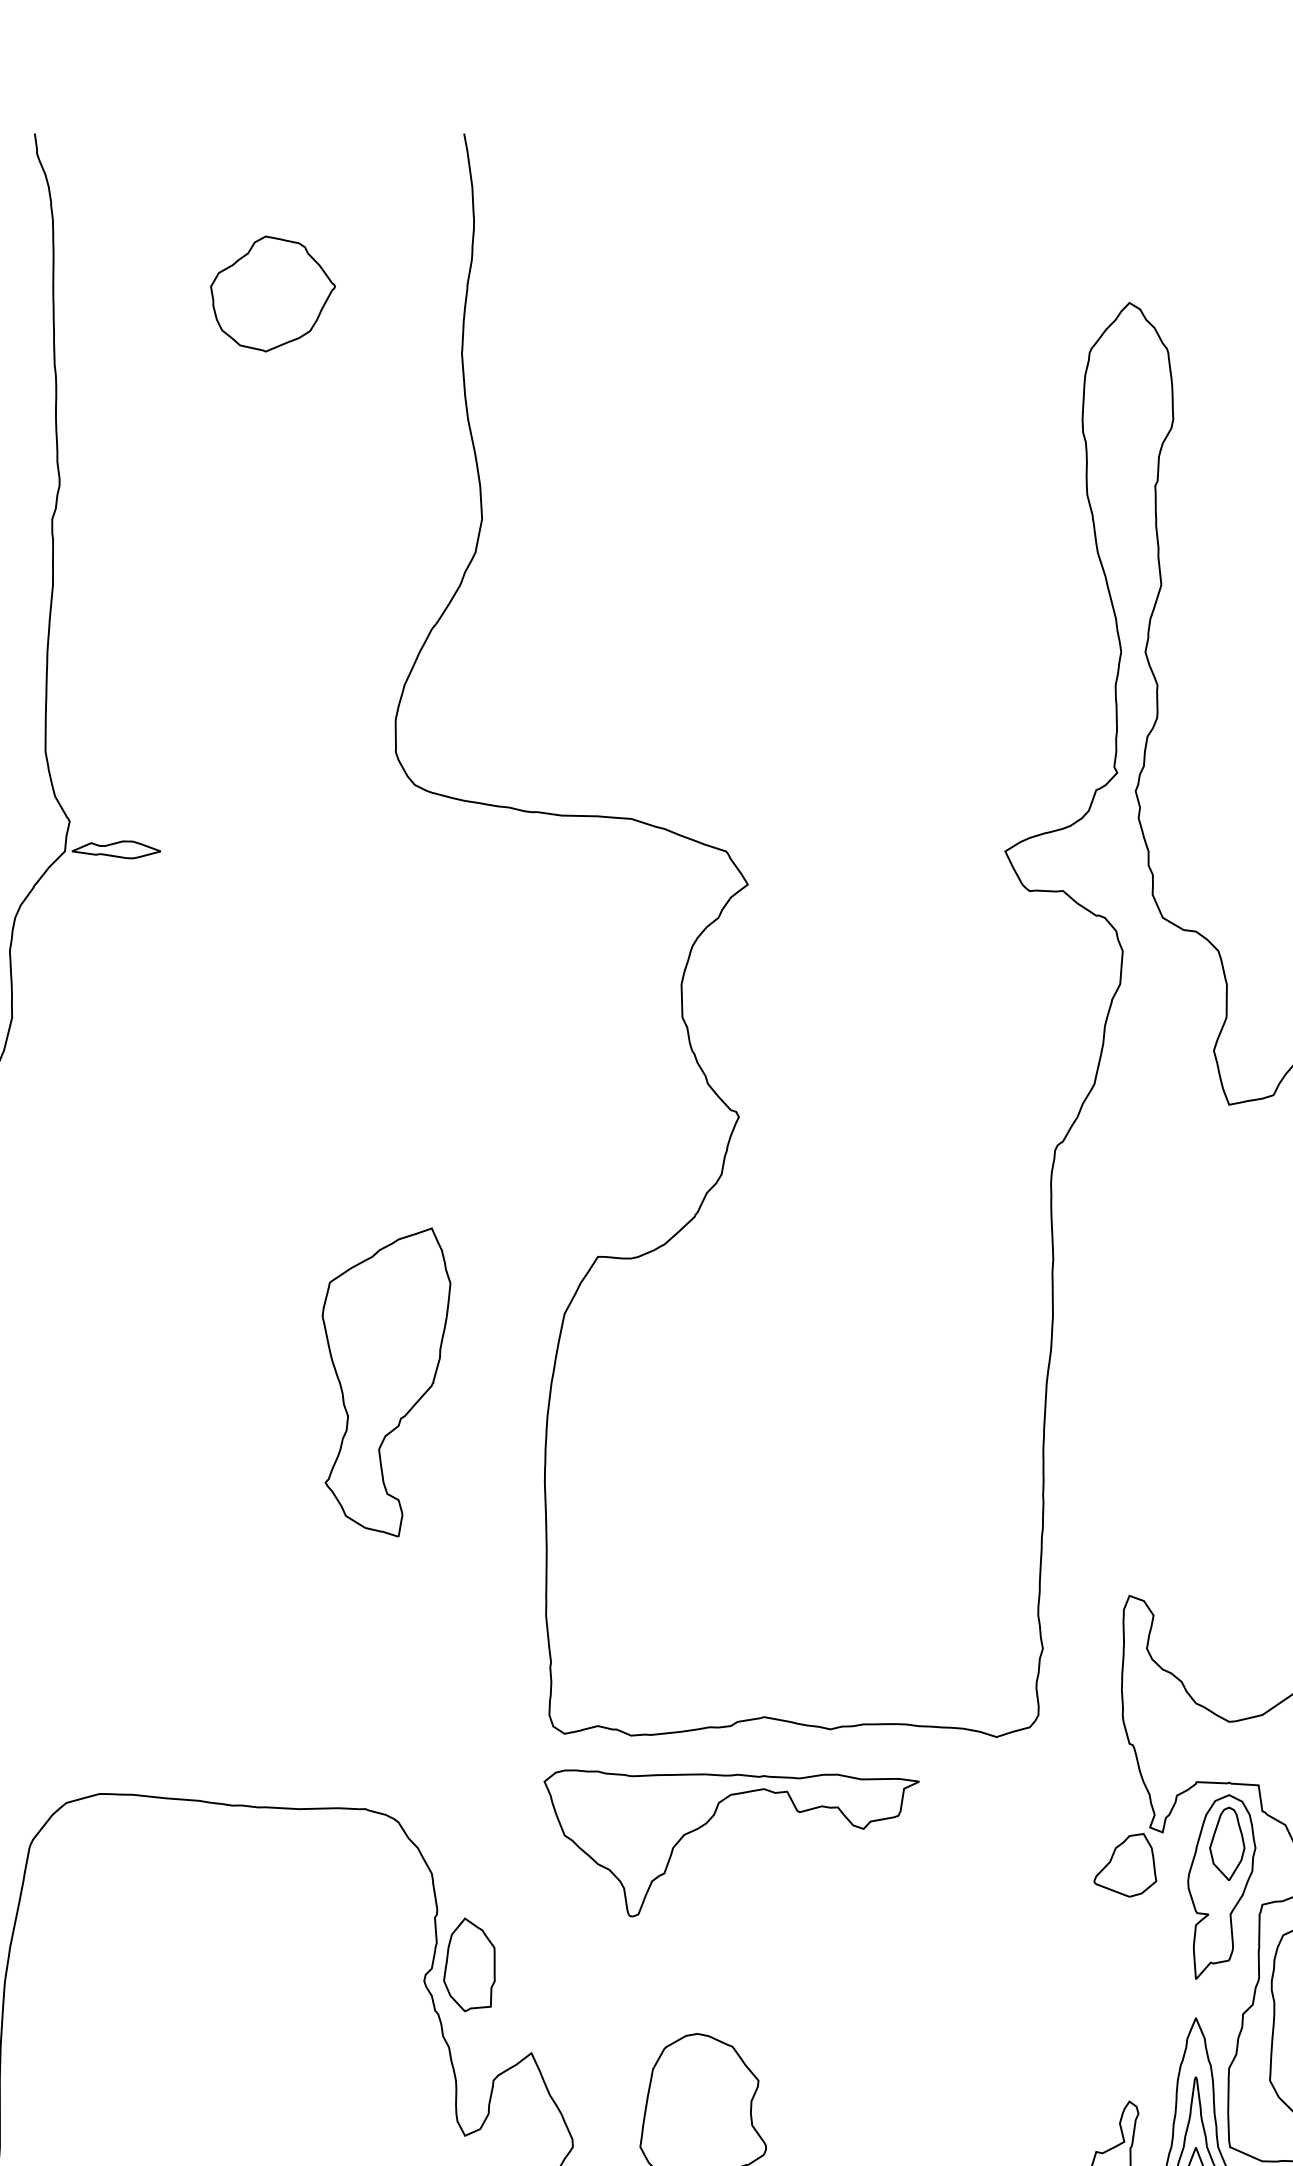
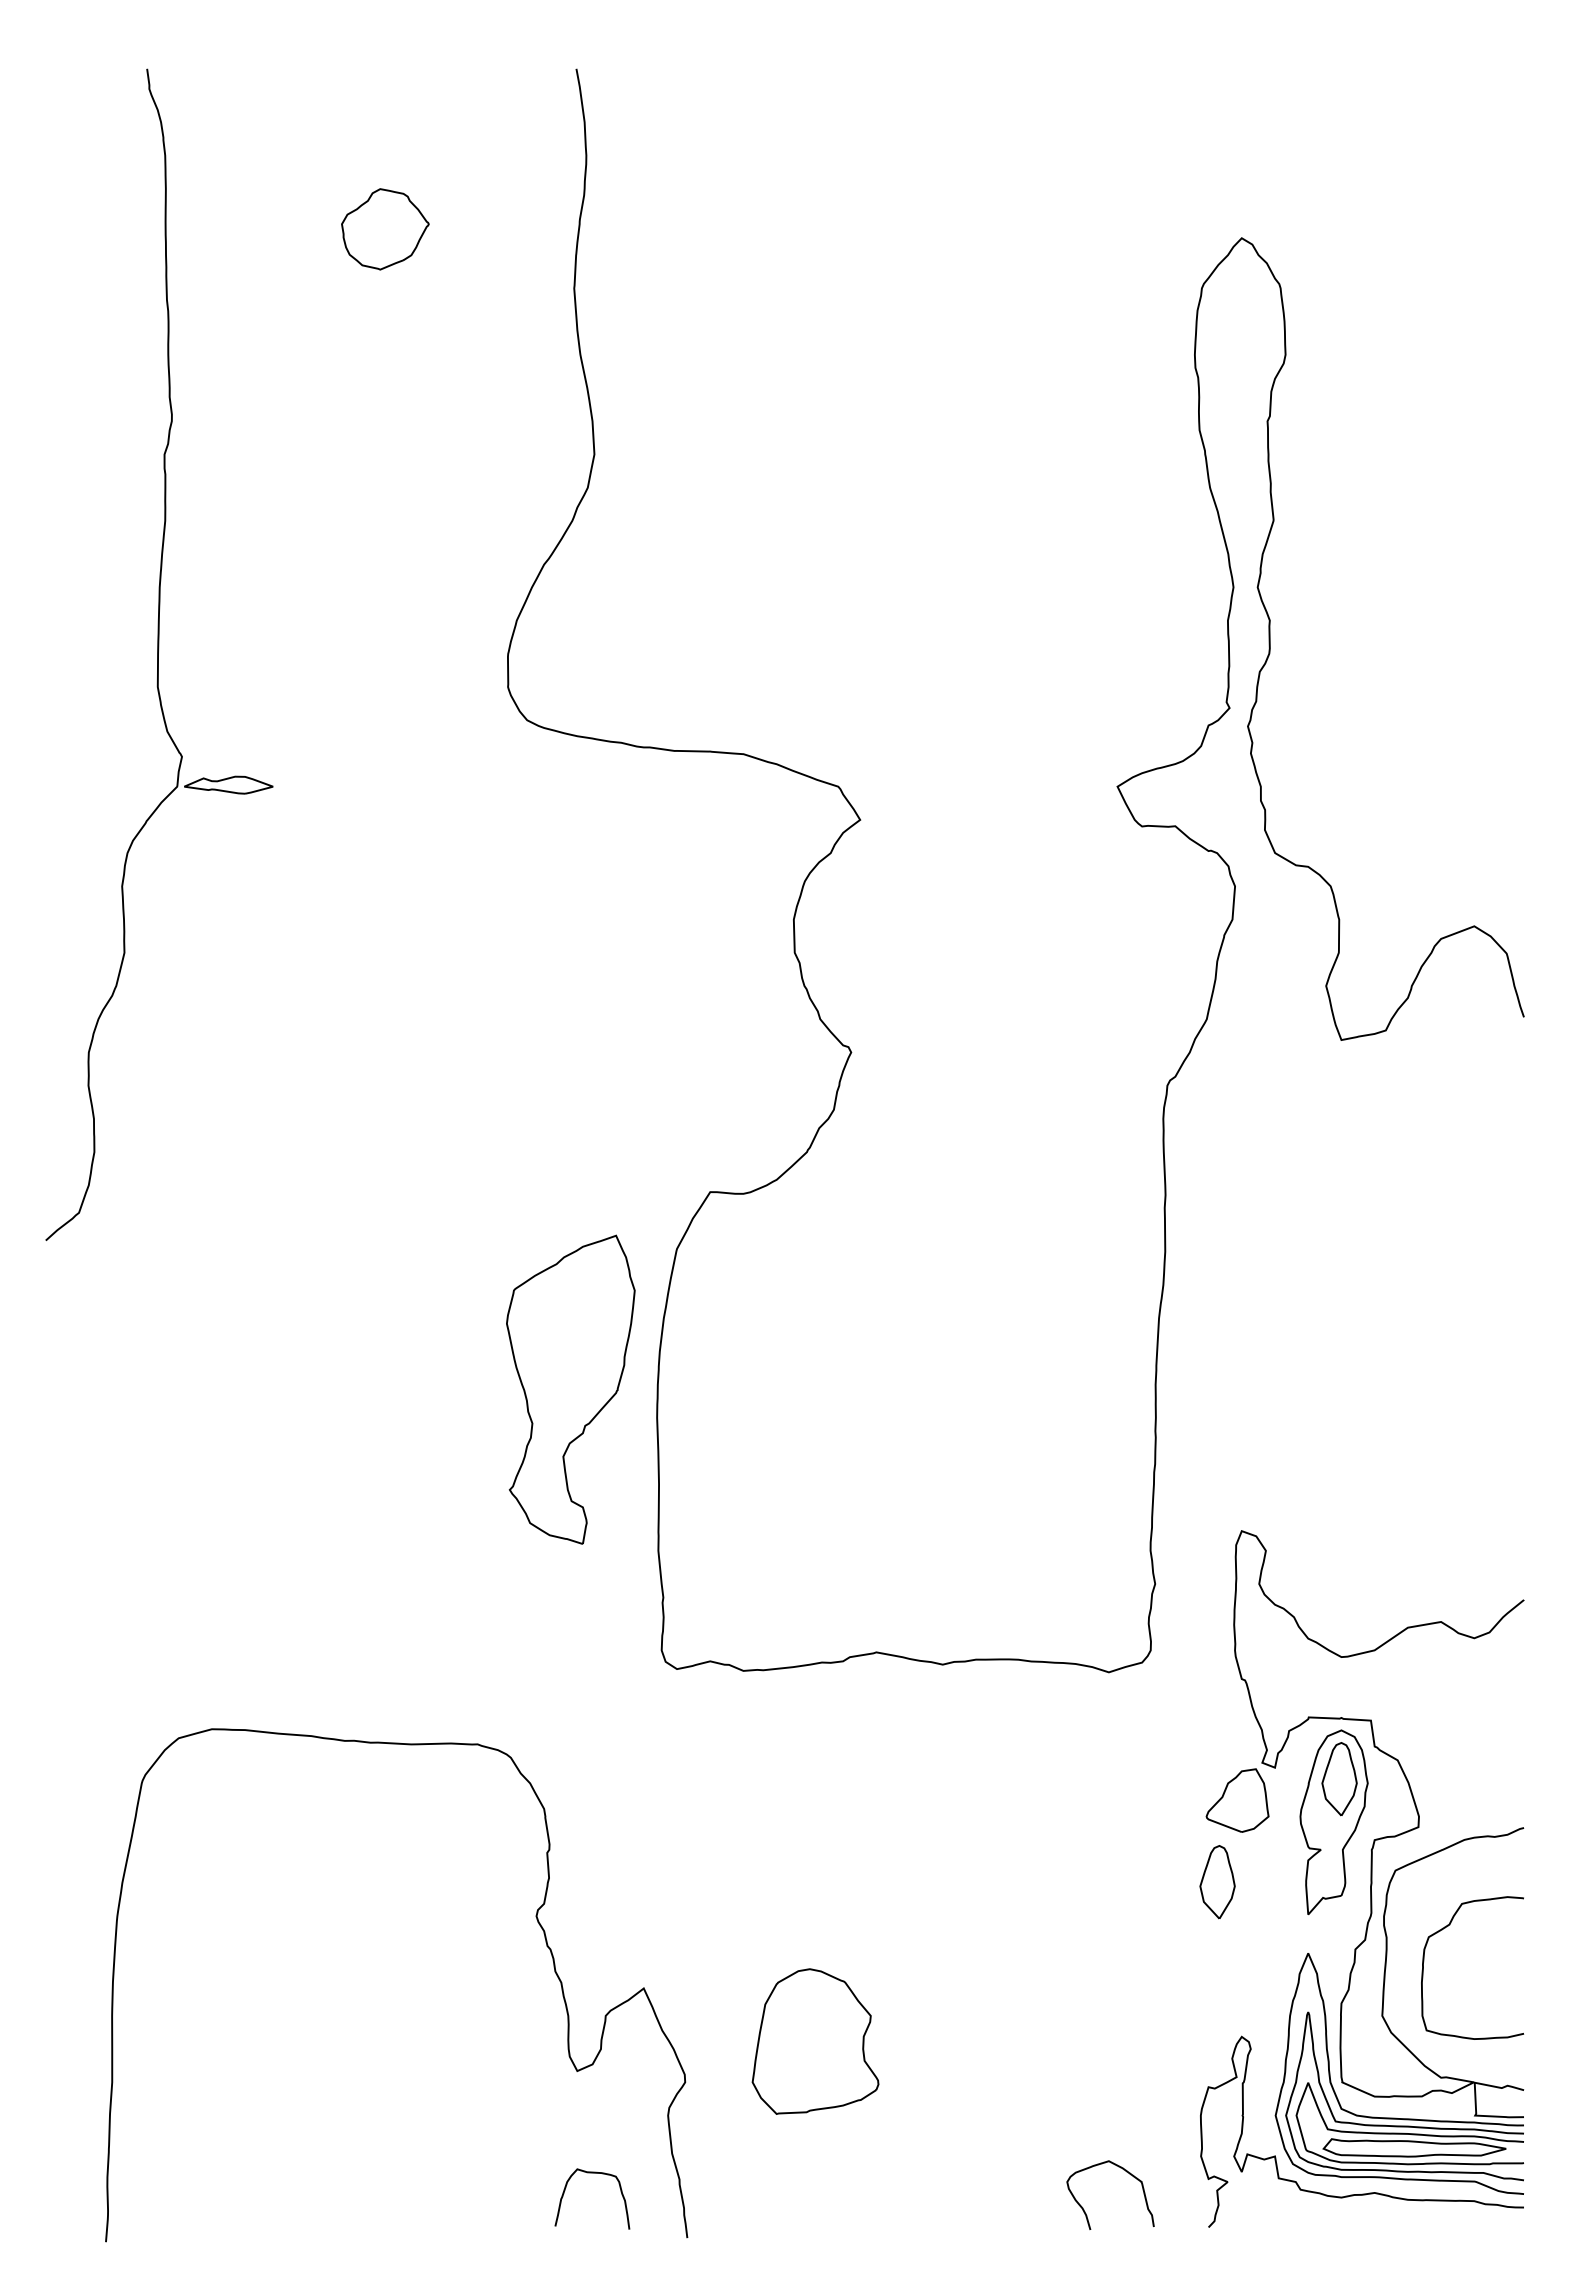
part: (273, 294) -> (385, 229), size x0.7
part: (386, 1382) -> (570, 1389), moved
part: (708, 1823) -> (820, 1758), removed
part: (1105, 1947) -> (1217, 1882), added
part: (469, 1964) -> (581, 1899), removed

